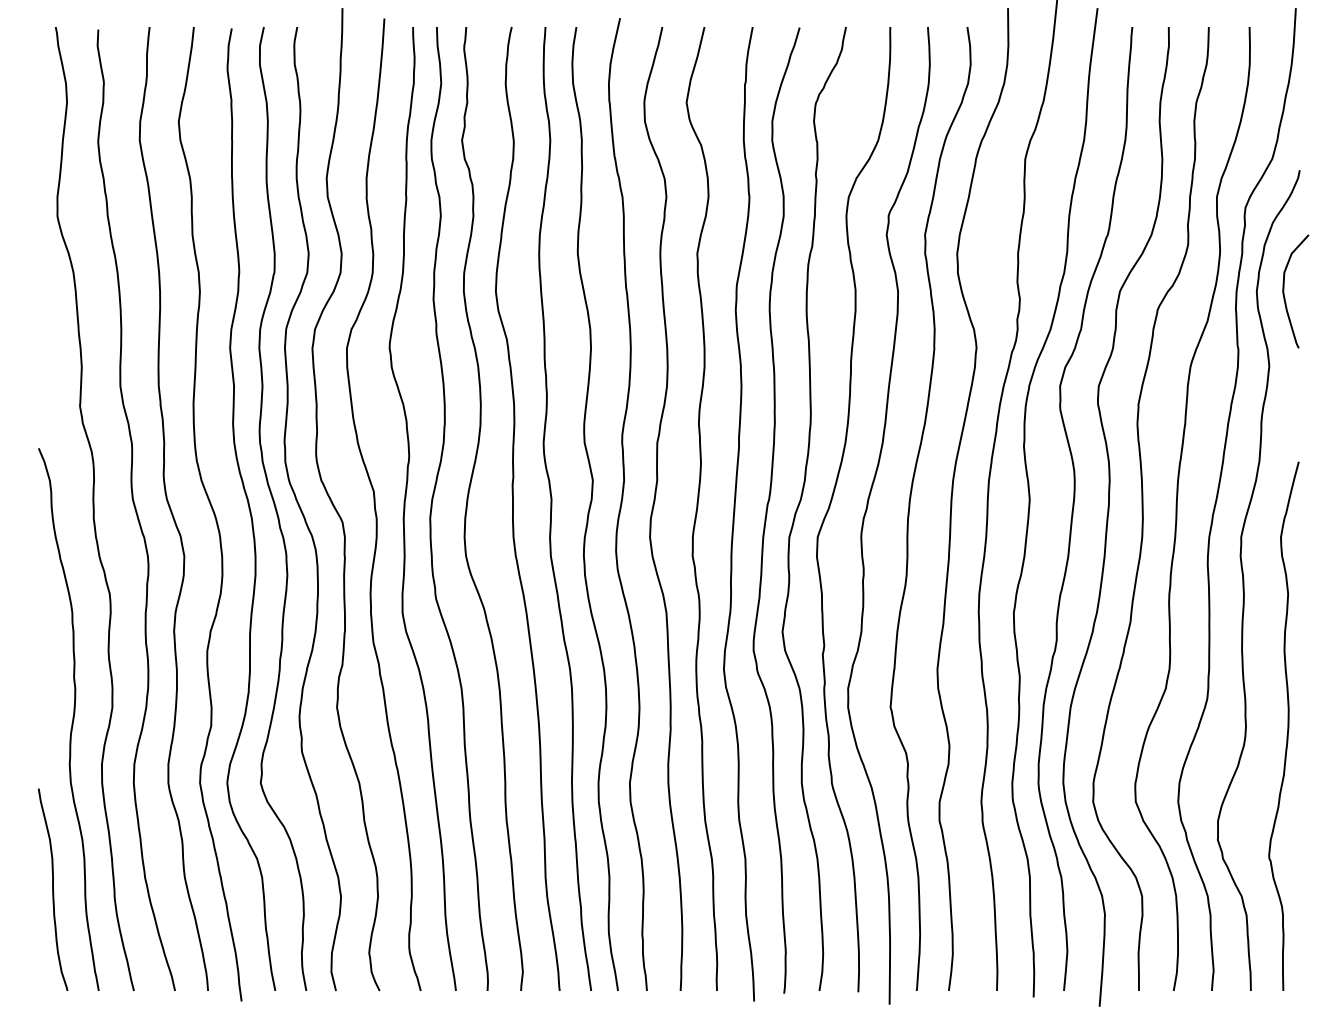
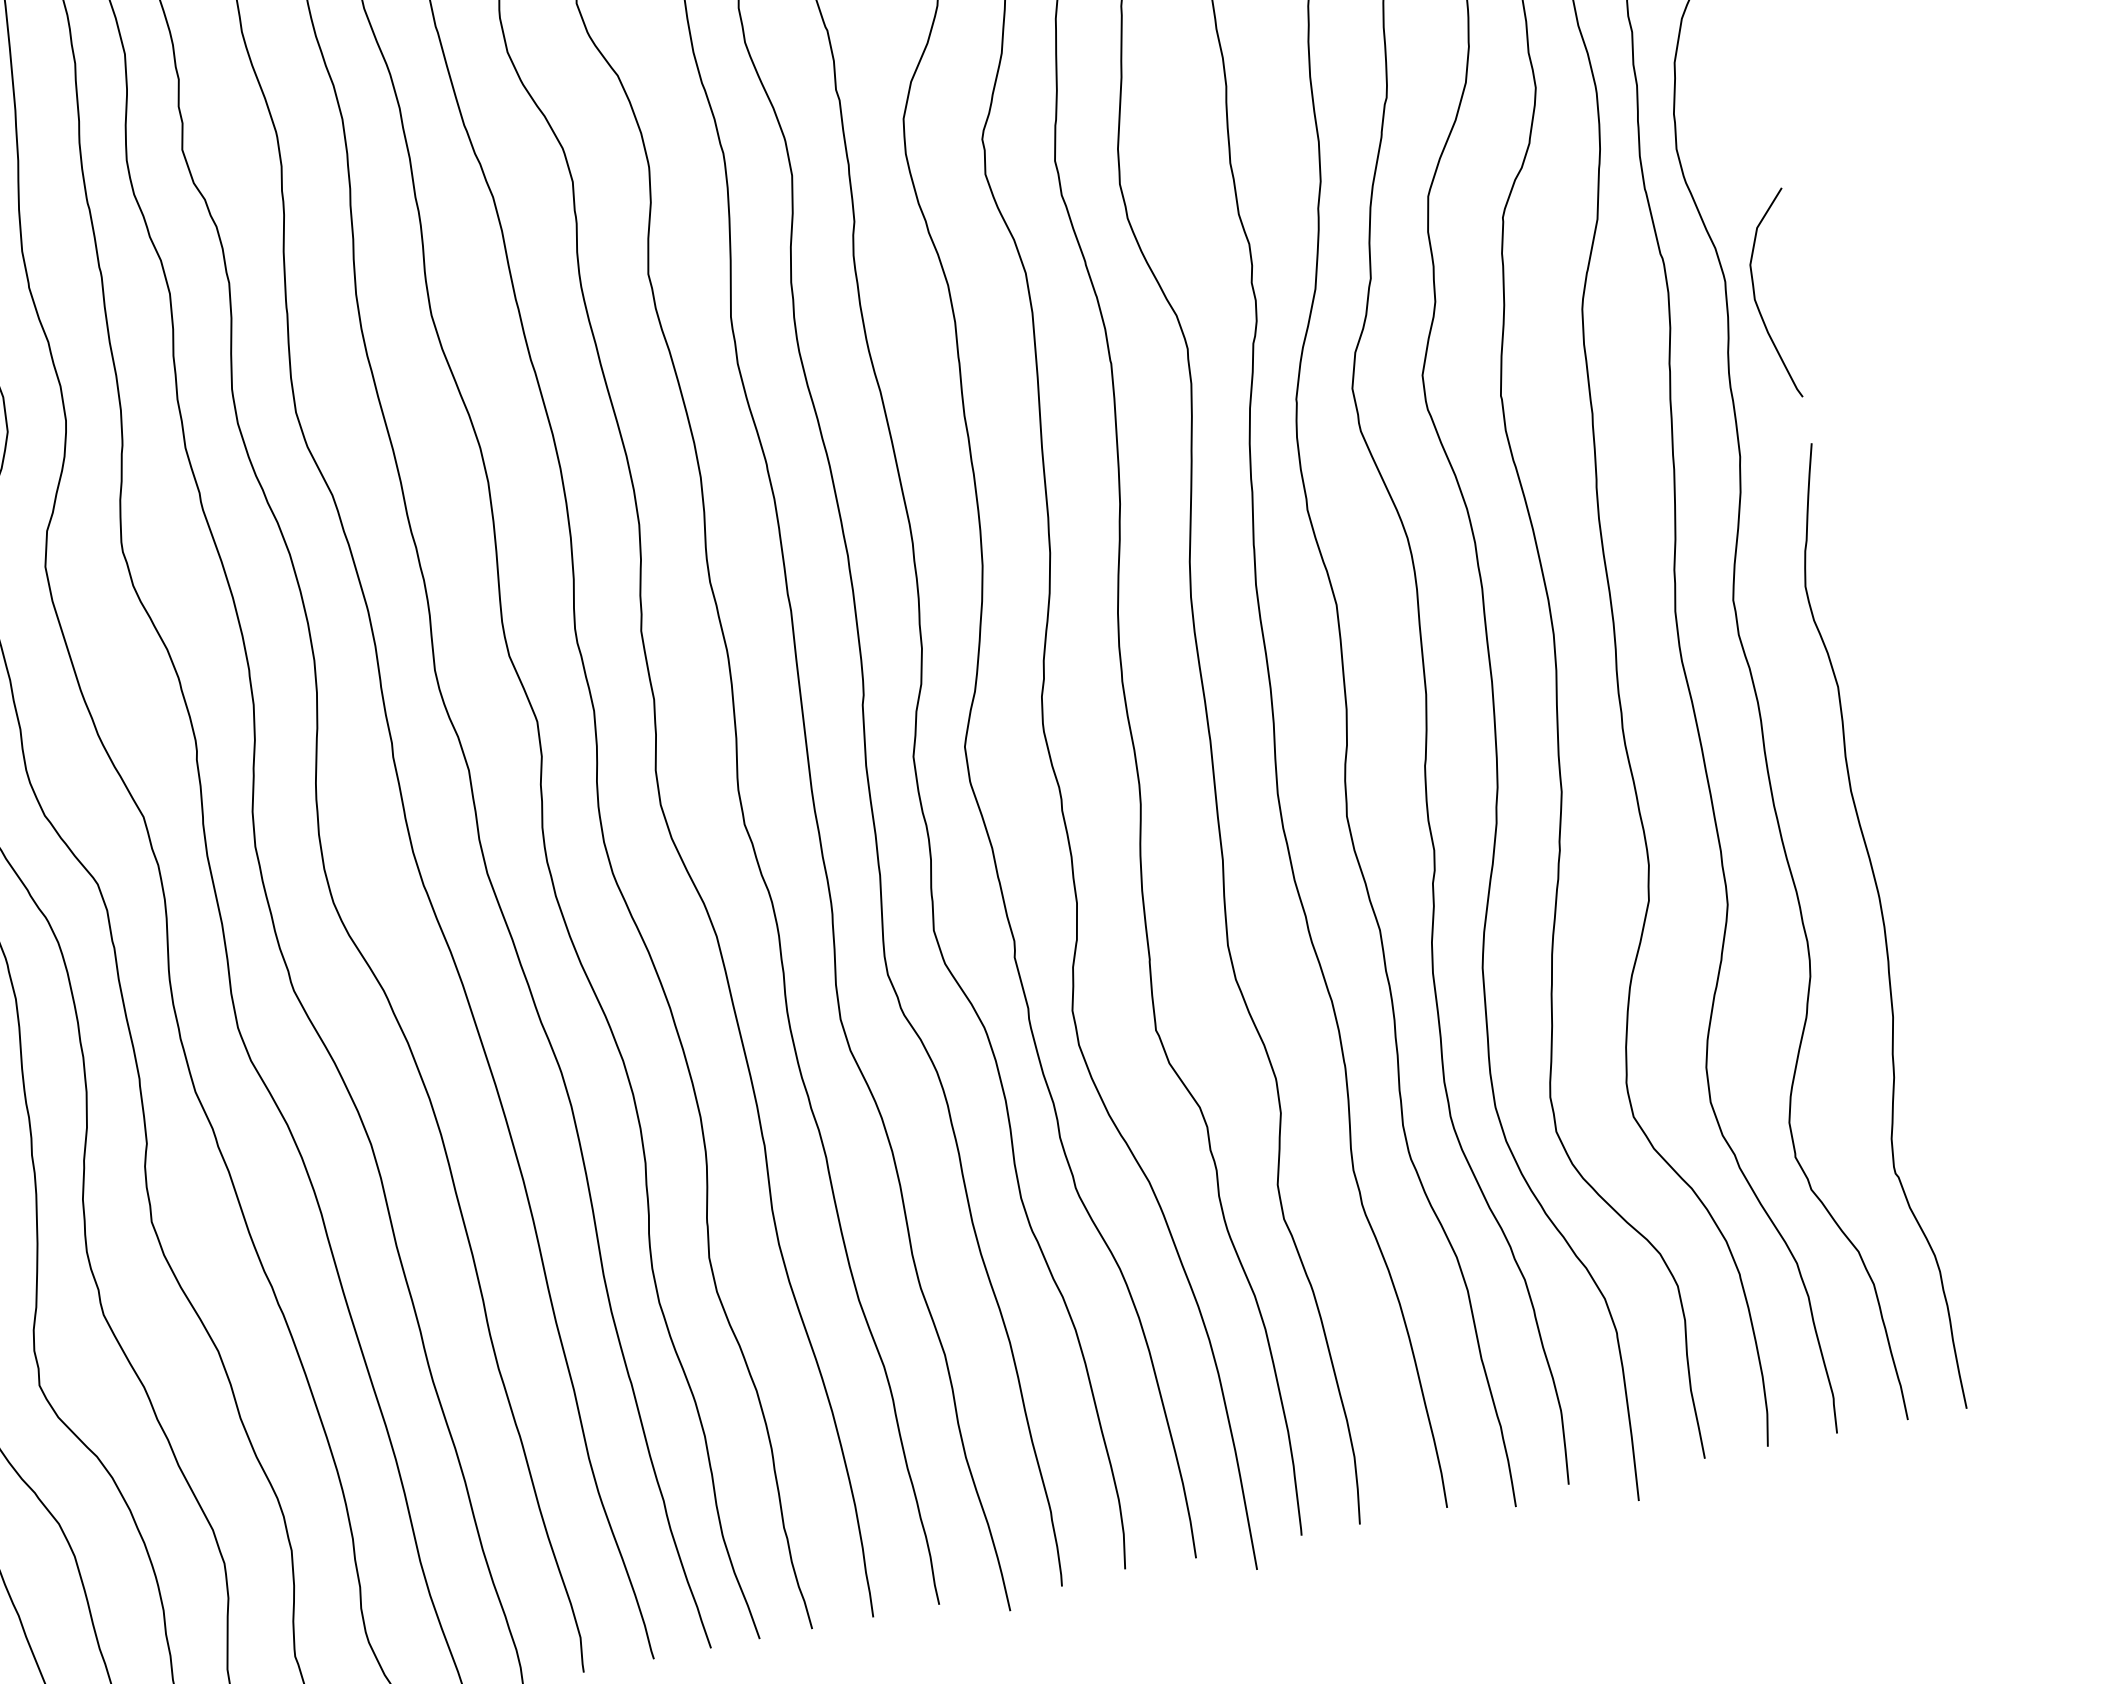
curve: (1284, 291) -> (1757, 298), moved

